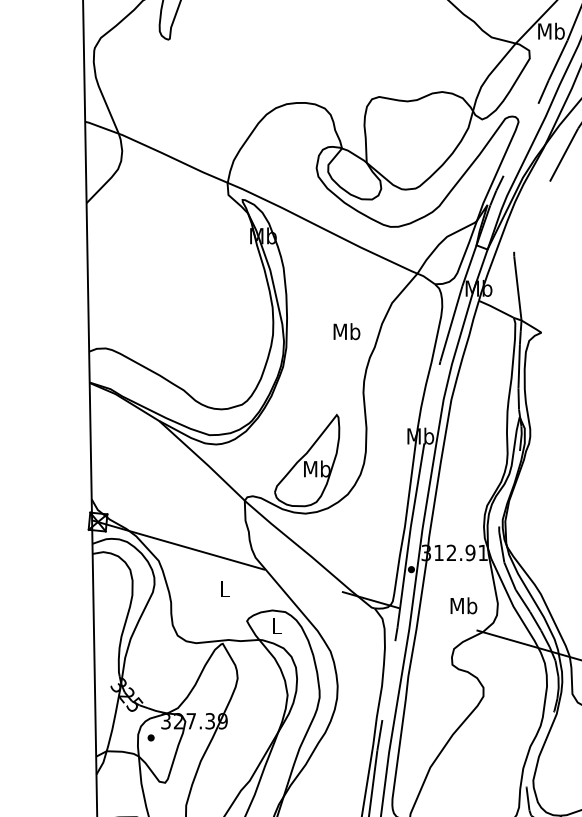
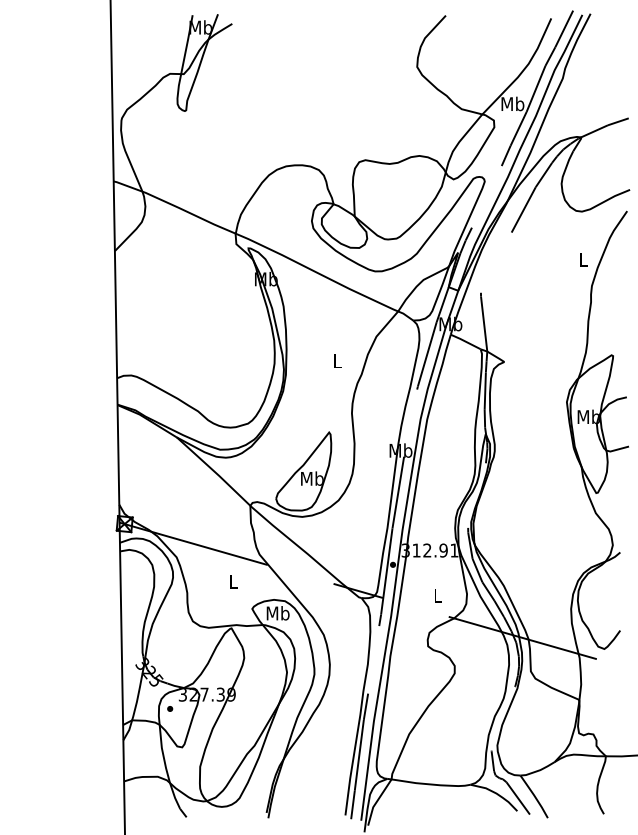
text: (346, 330) -> (337, 360), Mb -> L
text: (463, 605) -> (437, 595), Mb -> L
text: (276, 626) -> (277, 613), L -> Mb

